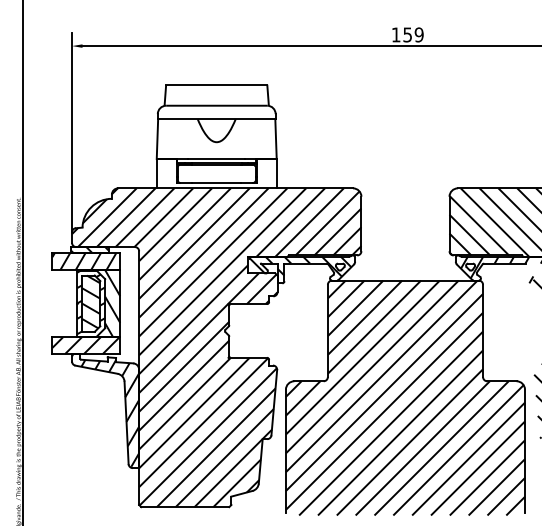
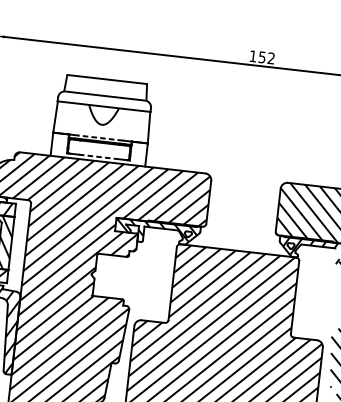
text: (418, 34) -> (270, 58), 159 -> 152
line: (216, 158) -> (100, 137), solid -> dashed
line: (216, 182) -> (98, 156), solid -> dashed

